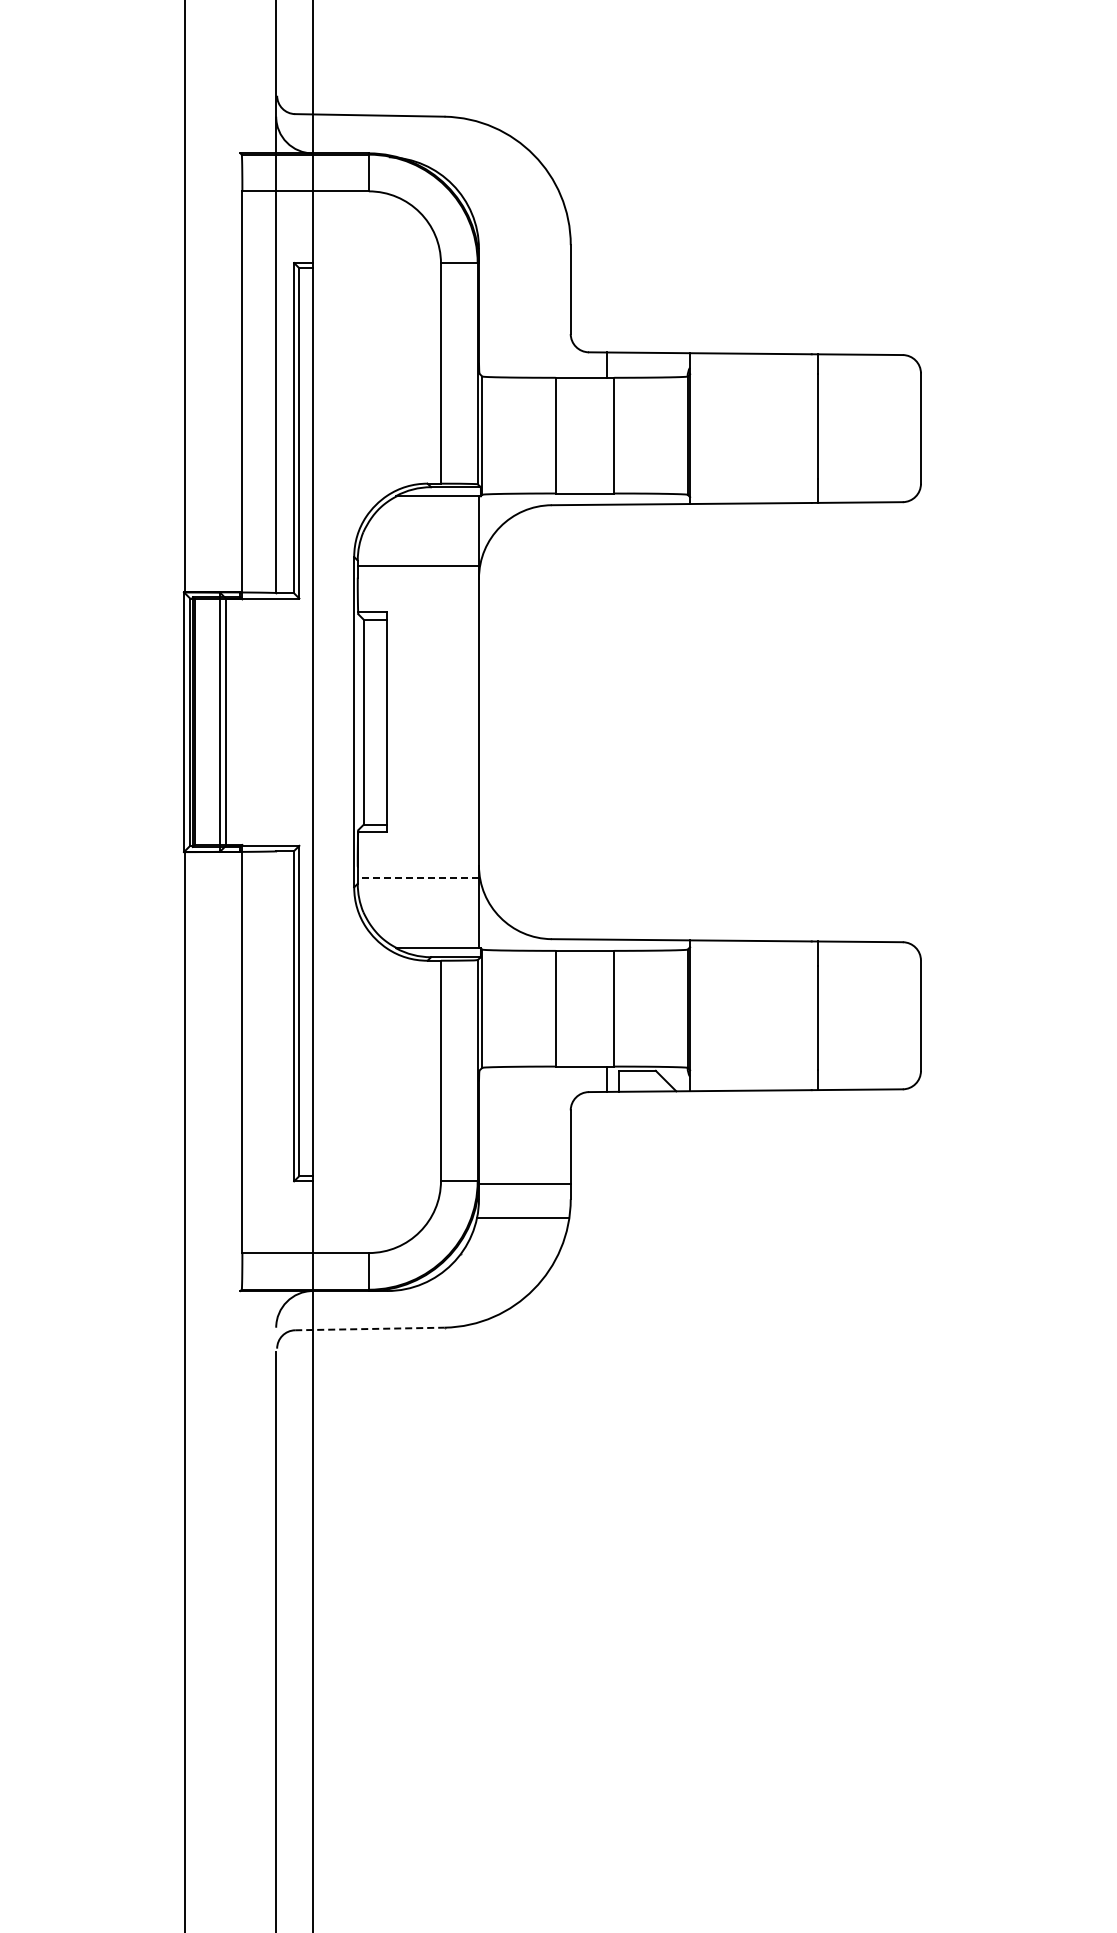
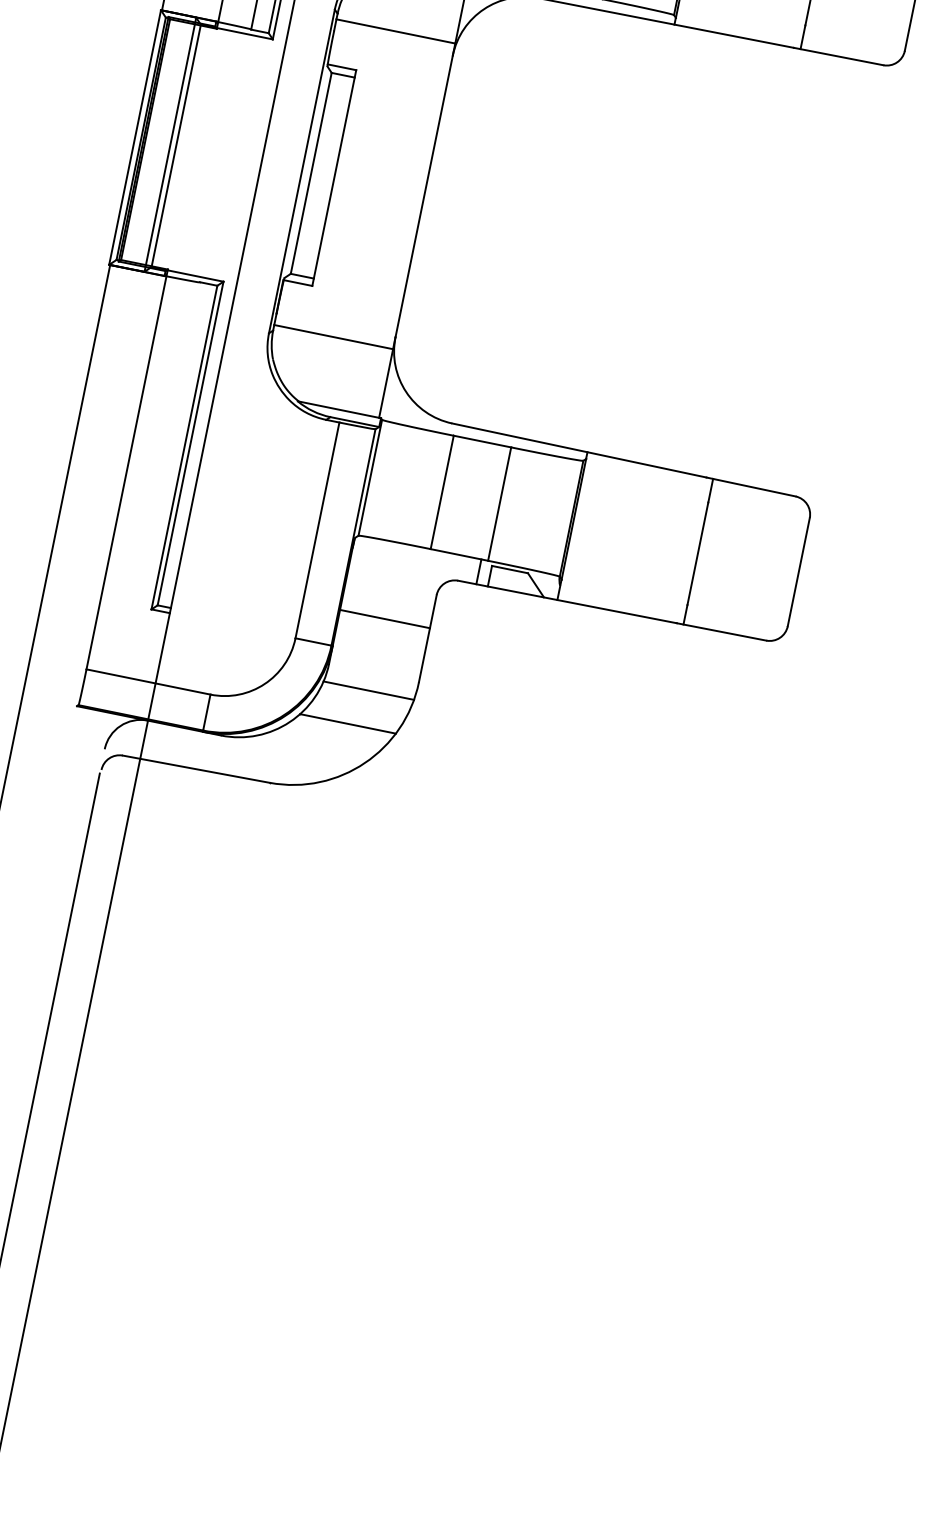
line: (418, 878) -> (333, 337), dashed -> solid
line: (524, 1184) -> (384, 619), moved
line: (509, 1254) -> (347, 724), added
line: (369, 1329) -> (195, 769), dashed -> solid

